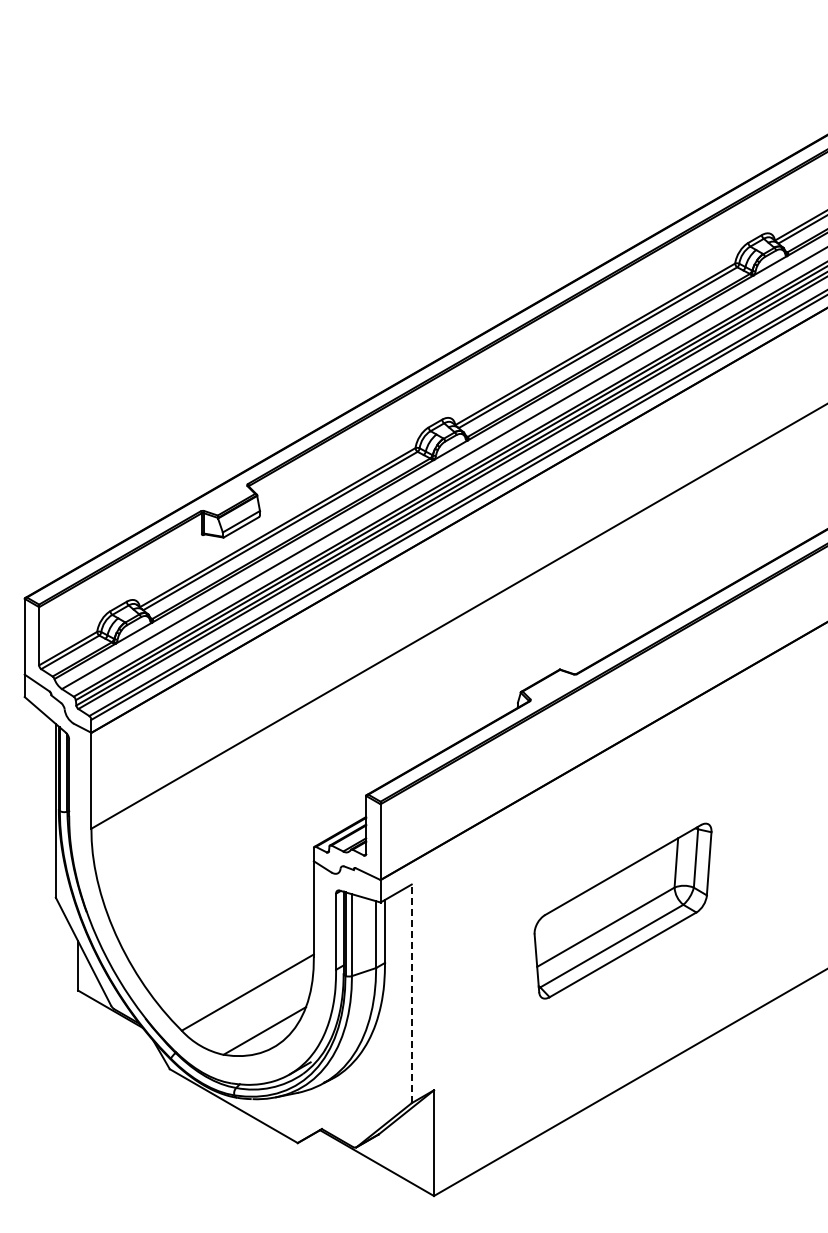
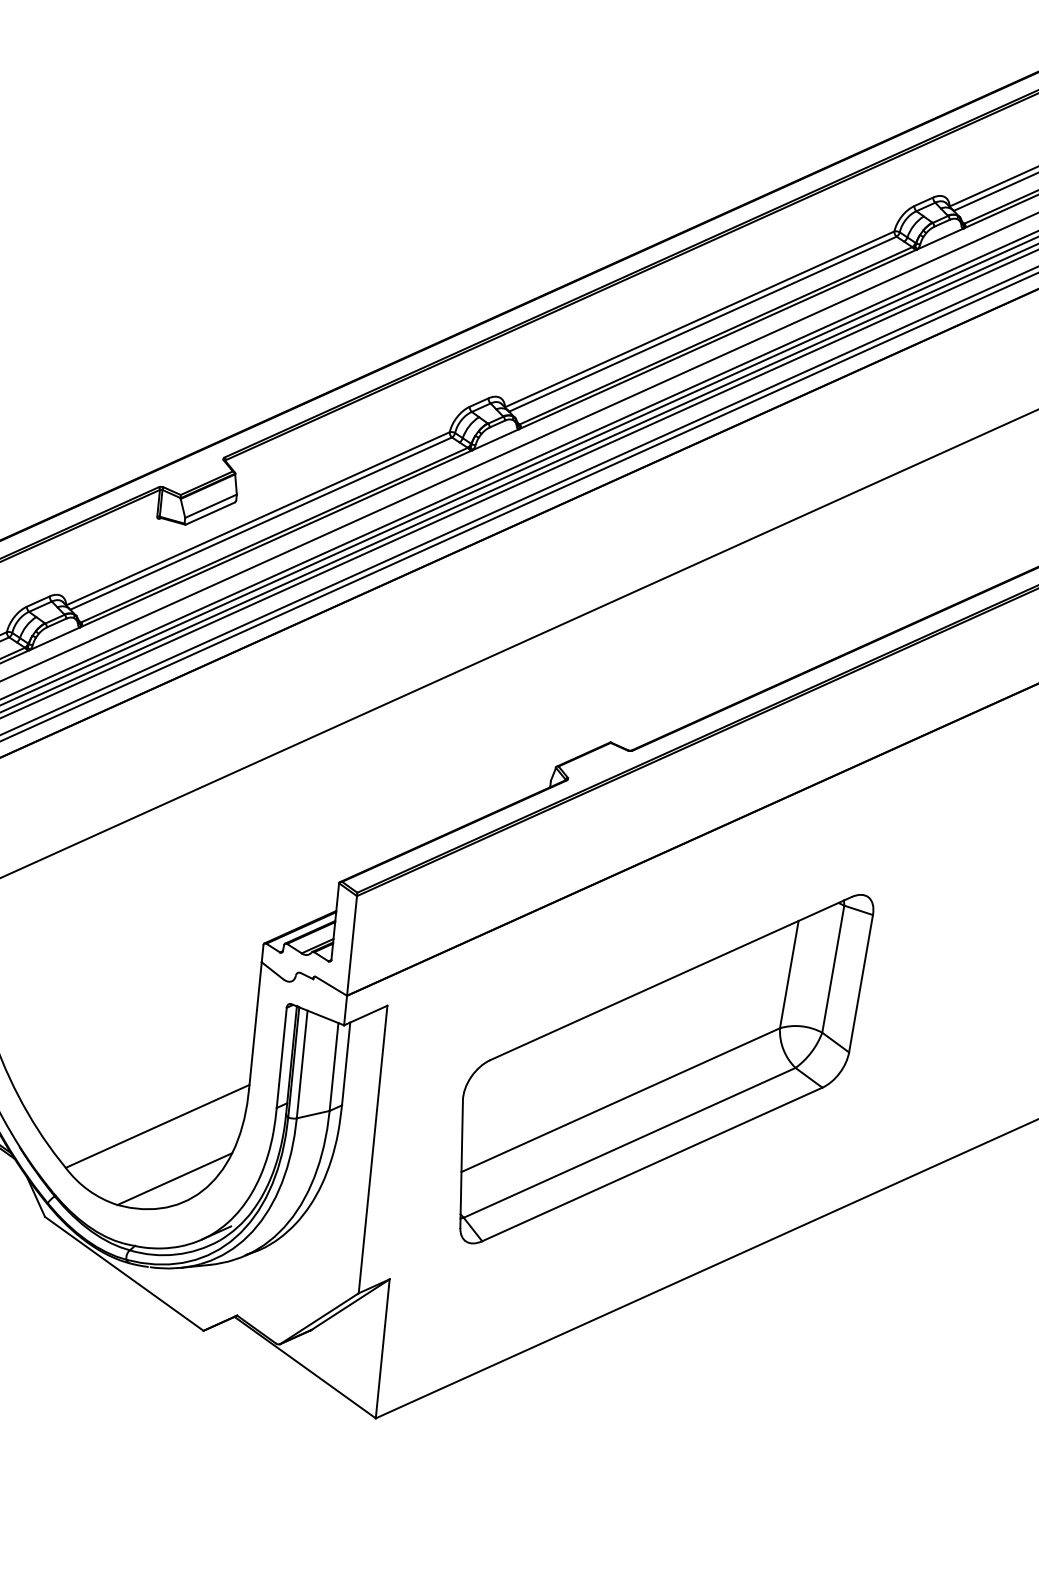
part: (622, 910) -> (661, 1067), size x1.67
line: (411, 993) -> (372, 1149), dashed -> solid

